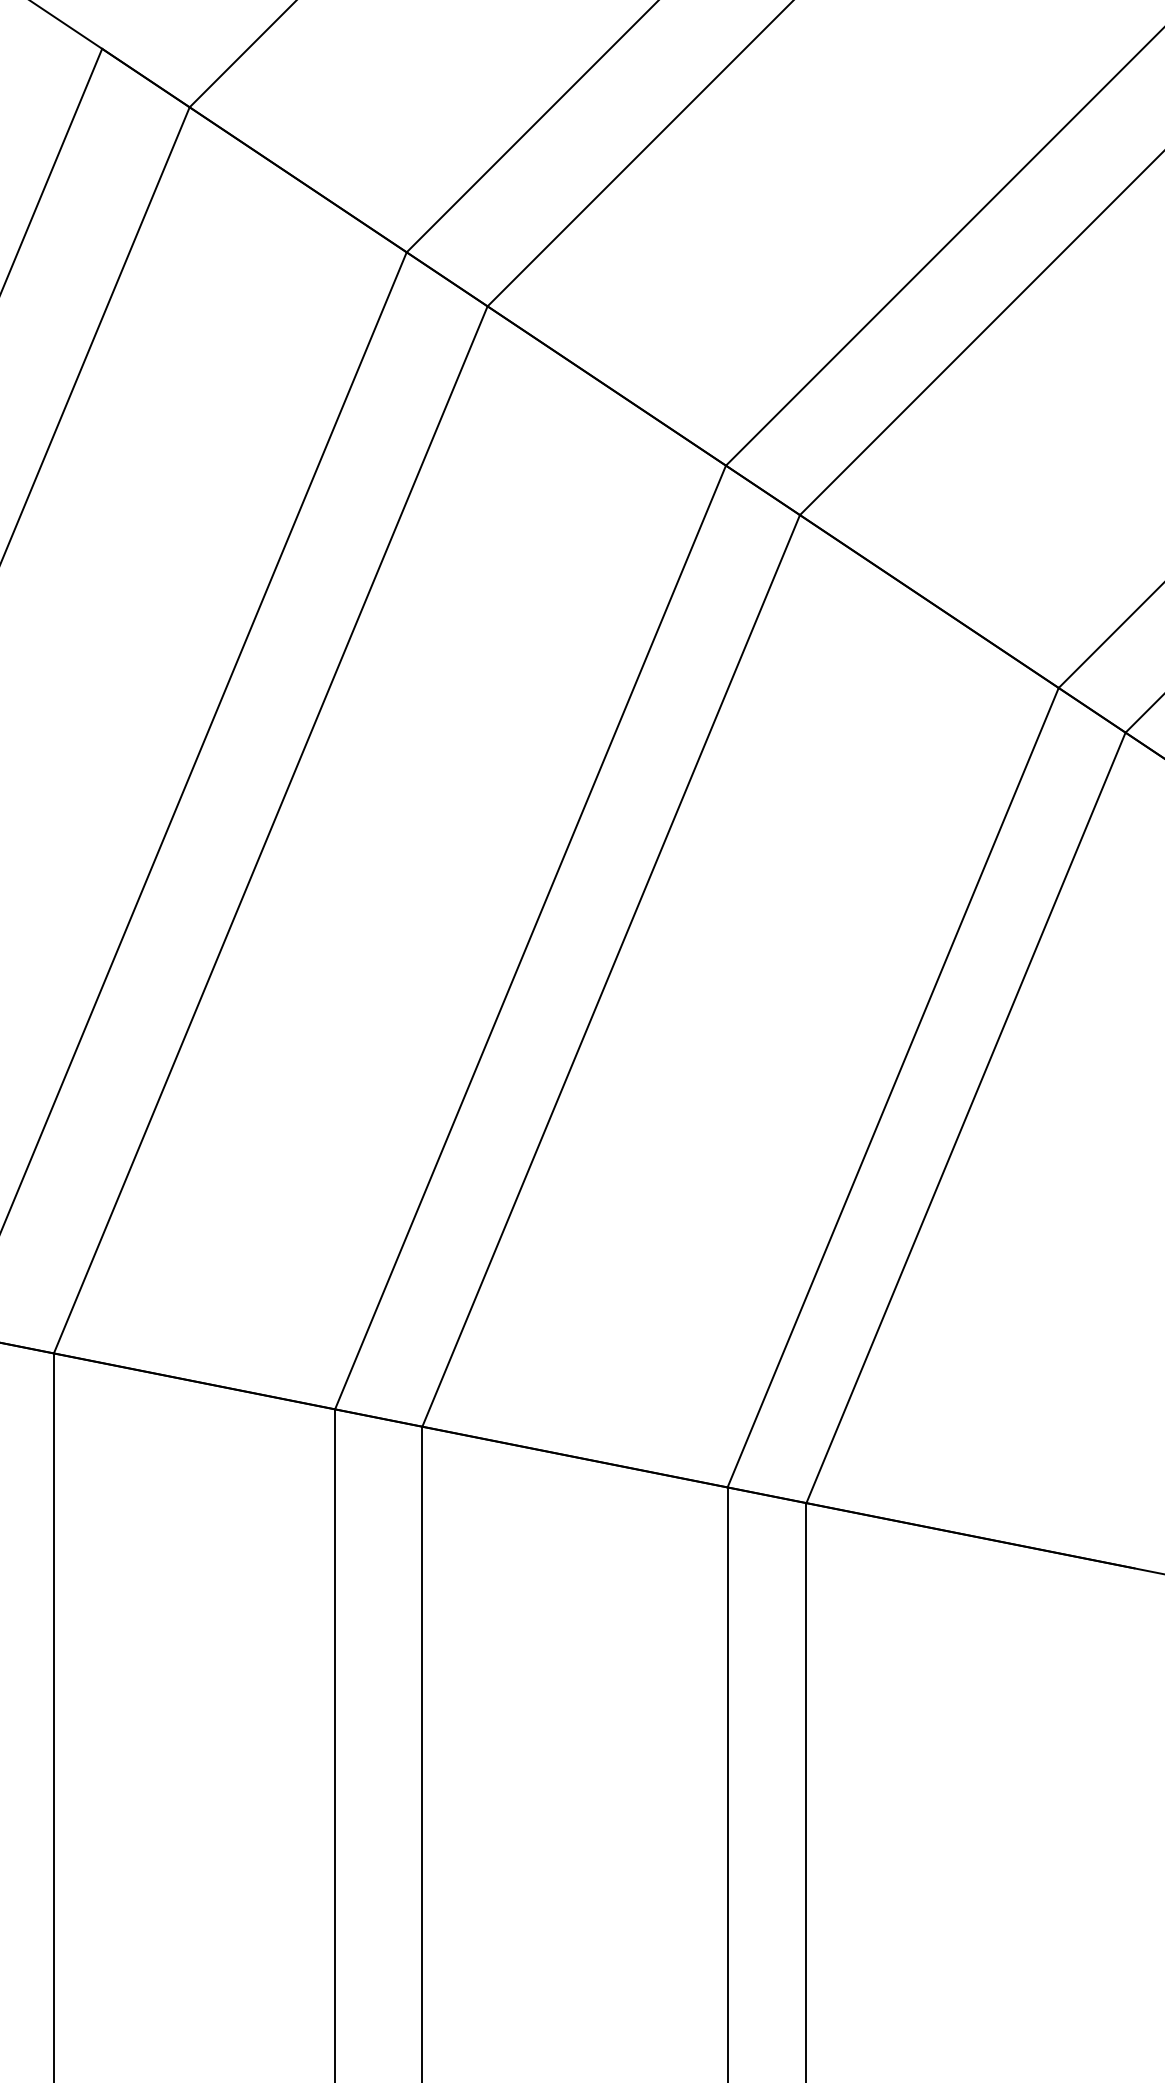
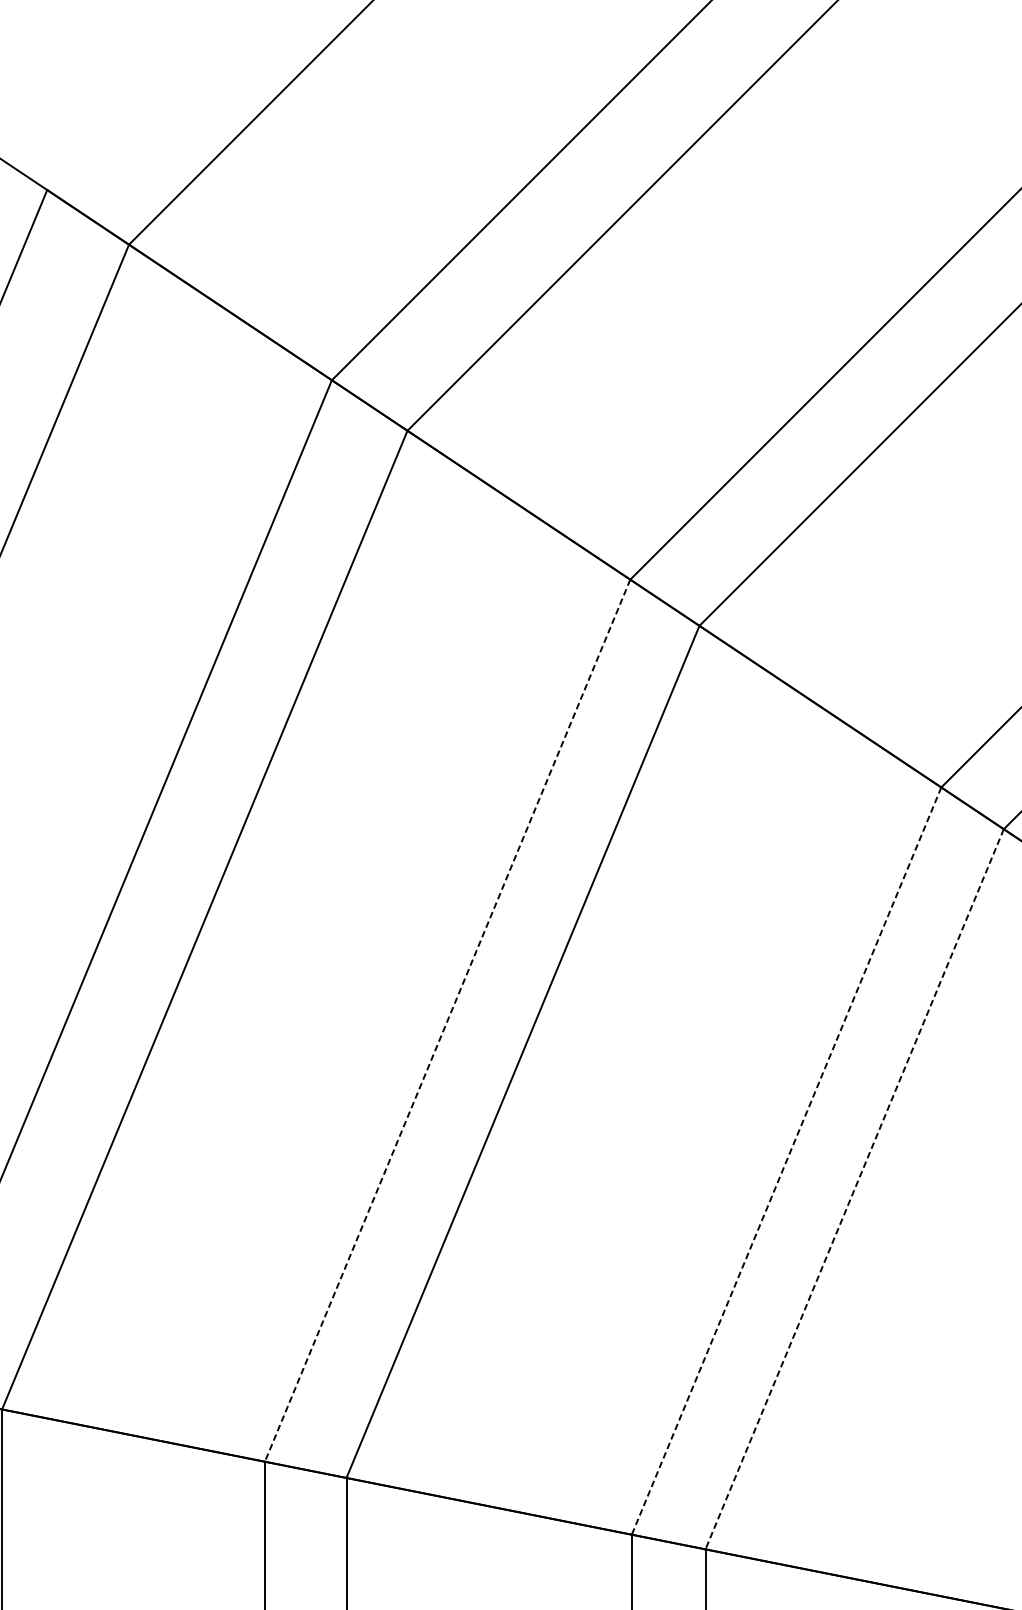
line: (530, 937) -> (447, 1020), solid -> dashed
line: (893, 1087) -> (786, 1160), solid -> dashed
line: (966, 1117) -> (855, 1188), solid -> dashed

